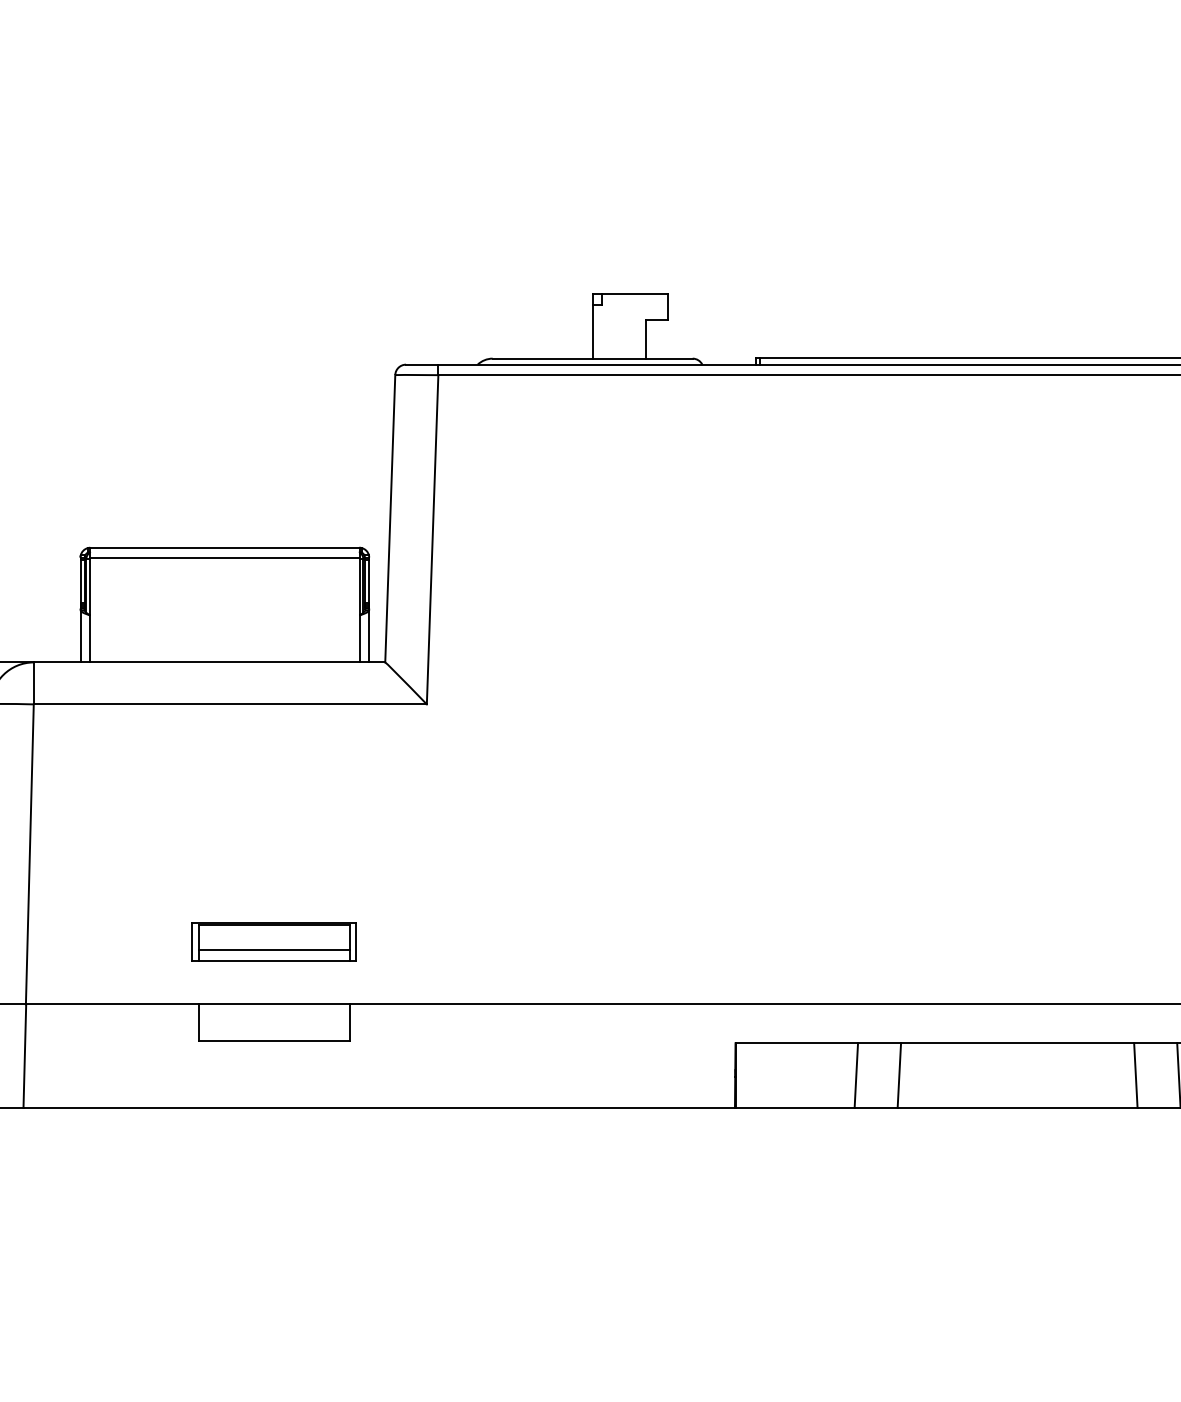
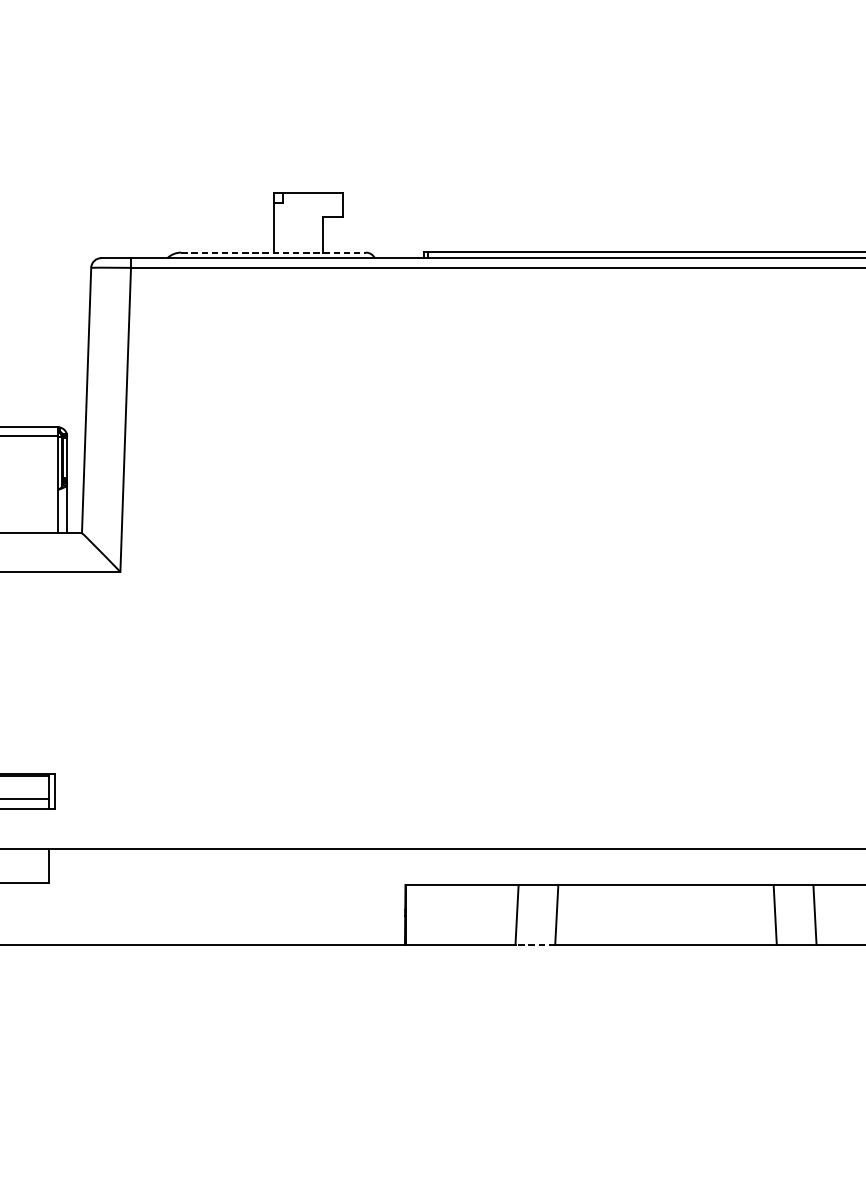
line: (592, 358) -> (273, 252), solid -> dashed
line: (876, 1107) -> (535, 944), solid -> dashed

